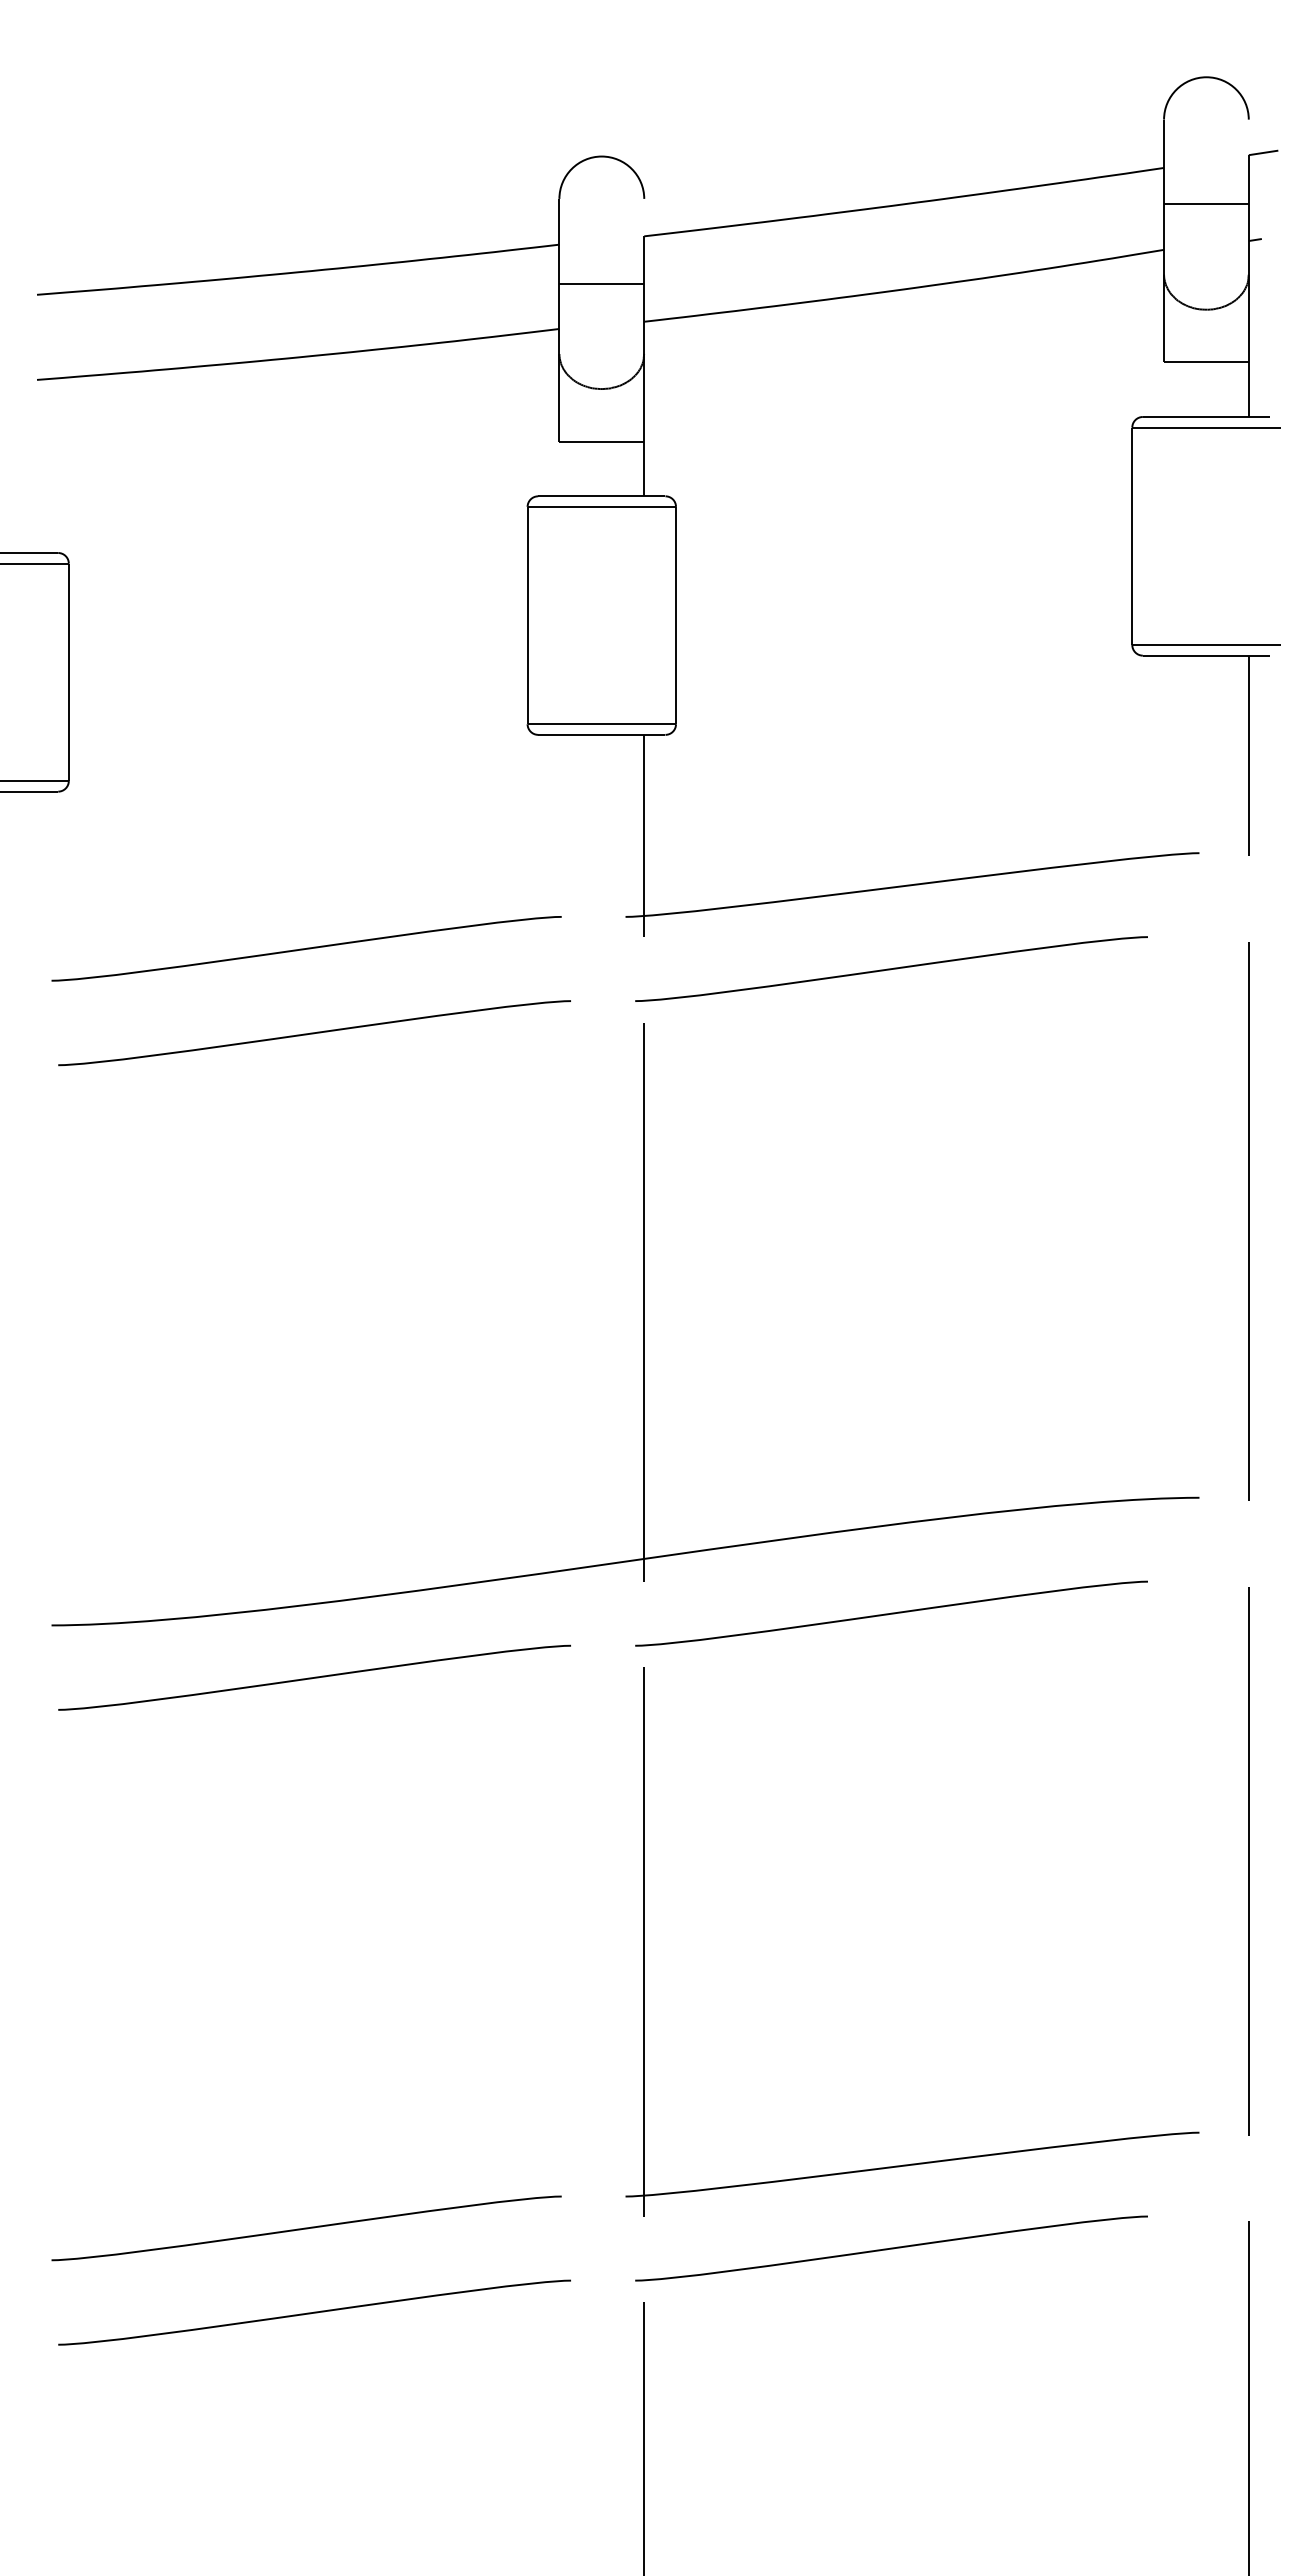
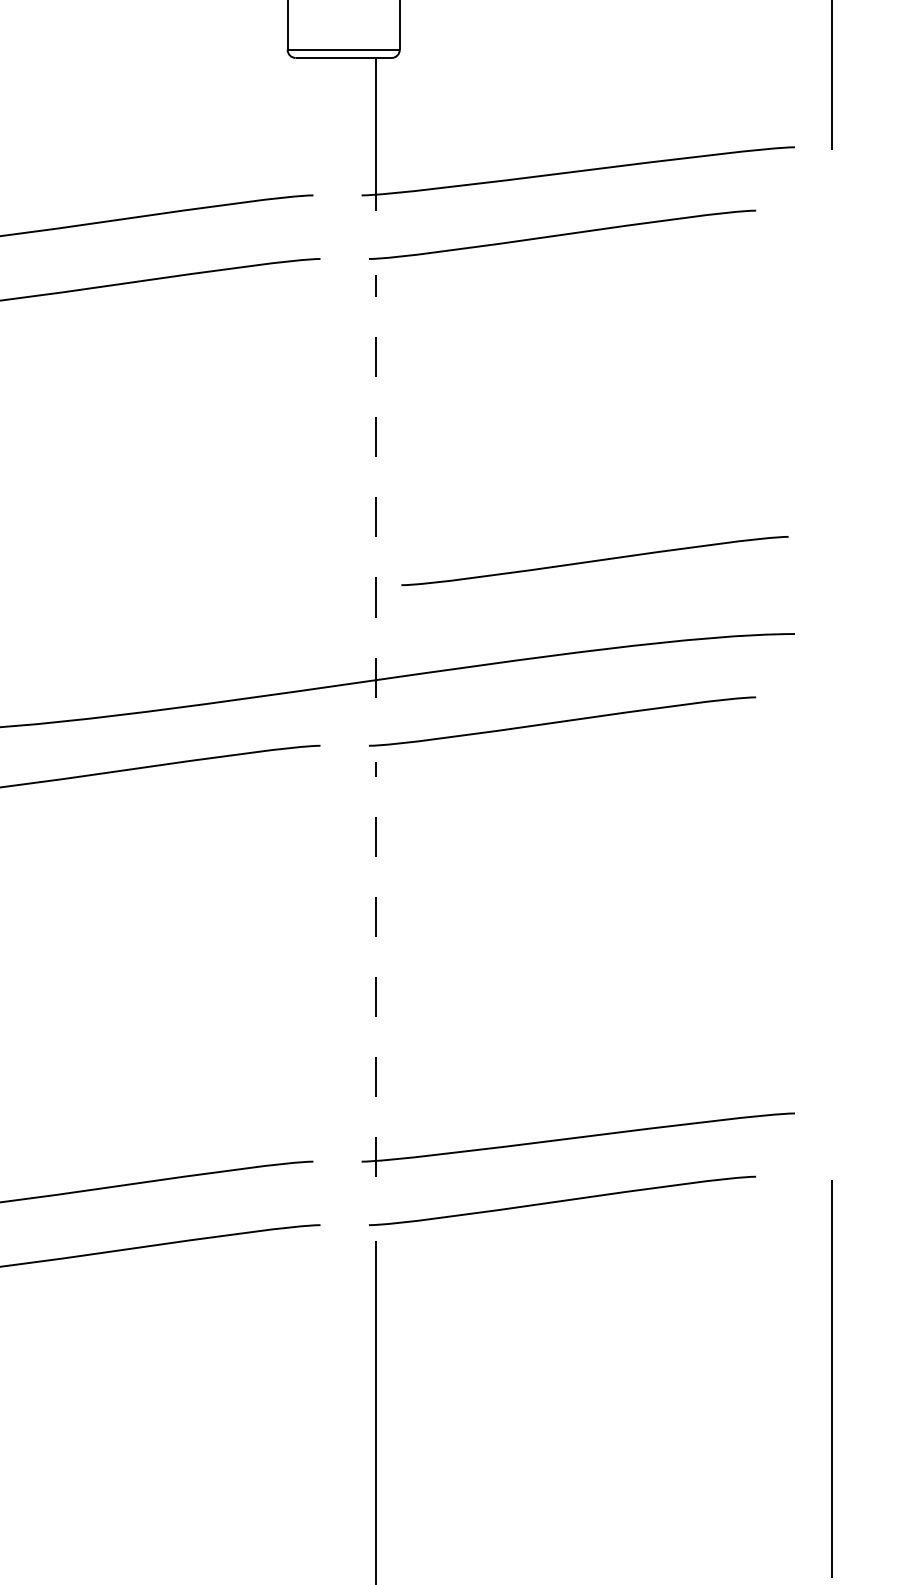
line: (1248, 1221) -> (832, 425), removed
line: (644, 1302) -> (375, 486), solid -> dashed
curve: (934, 1400) -> (594, 560), added
line: (1248, 1861) -> (832, 908), removed
line: (644, 1942) -> (375, 969), solid -> dashed

